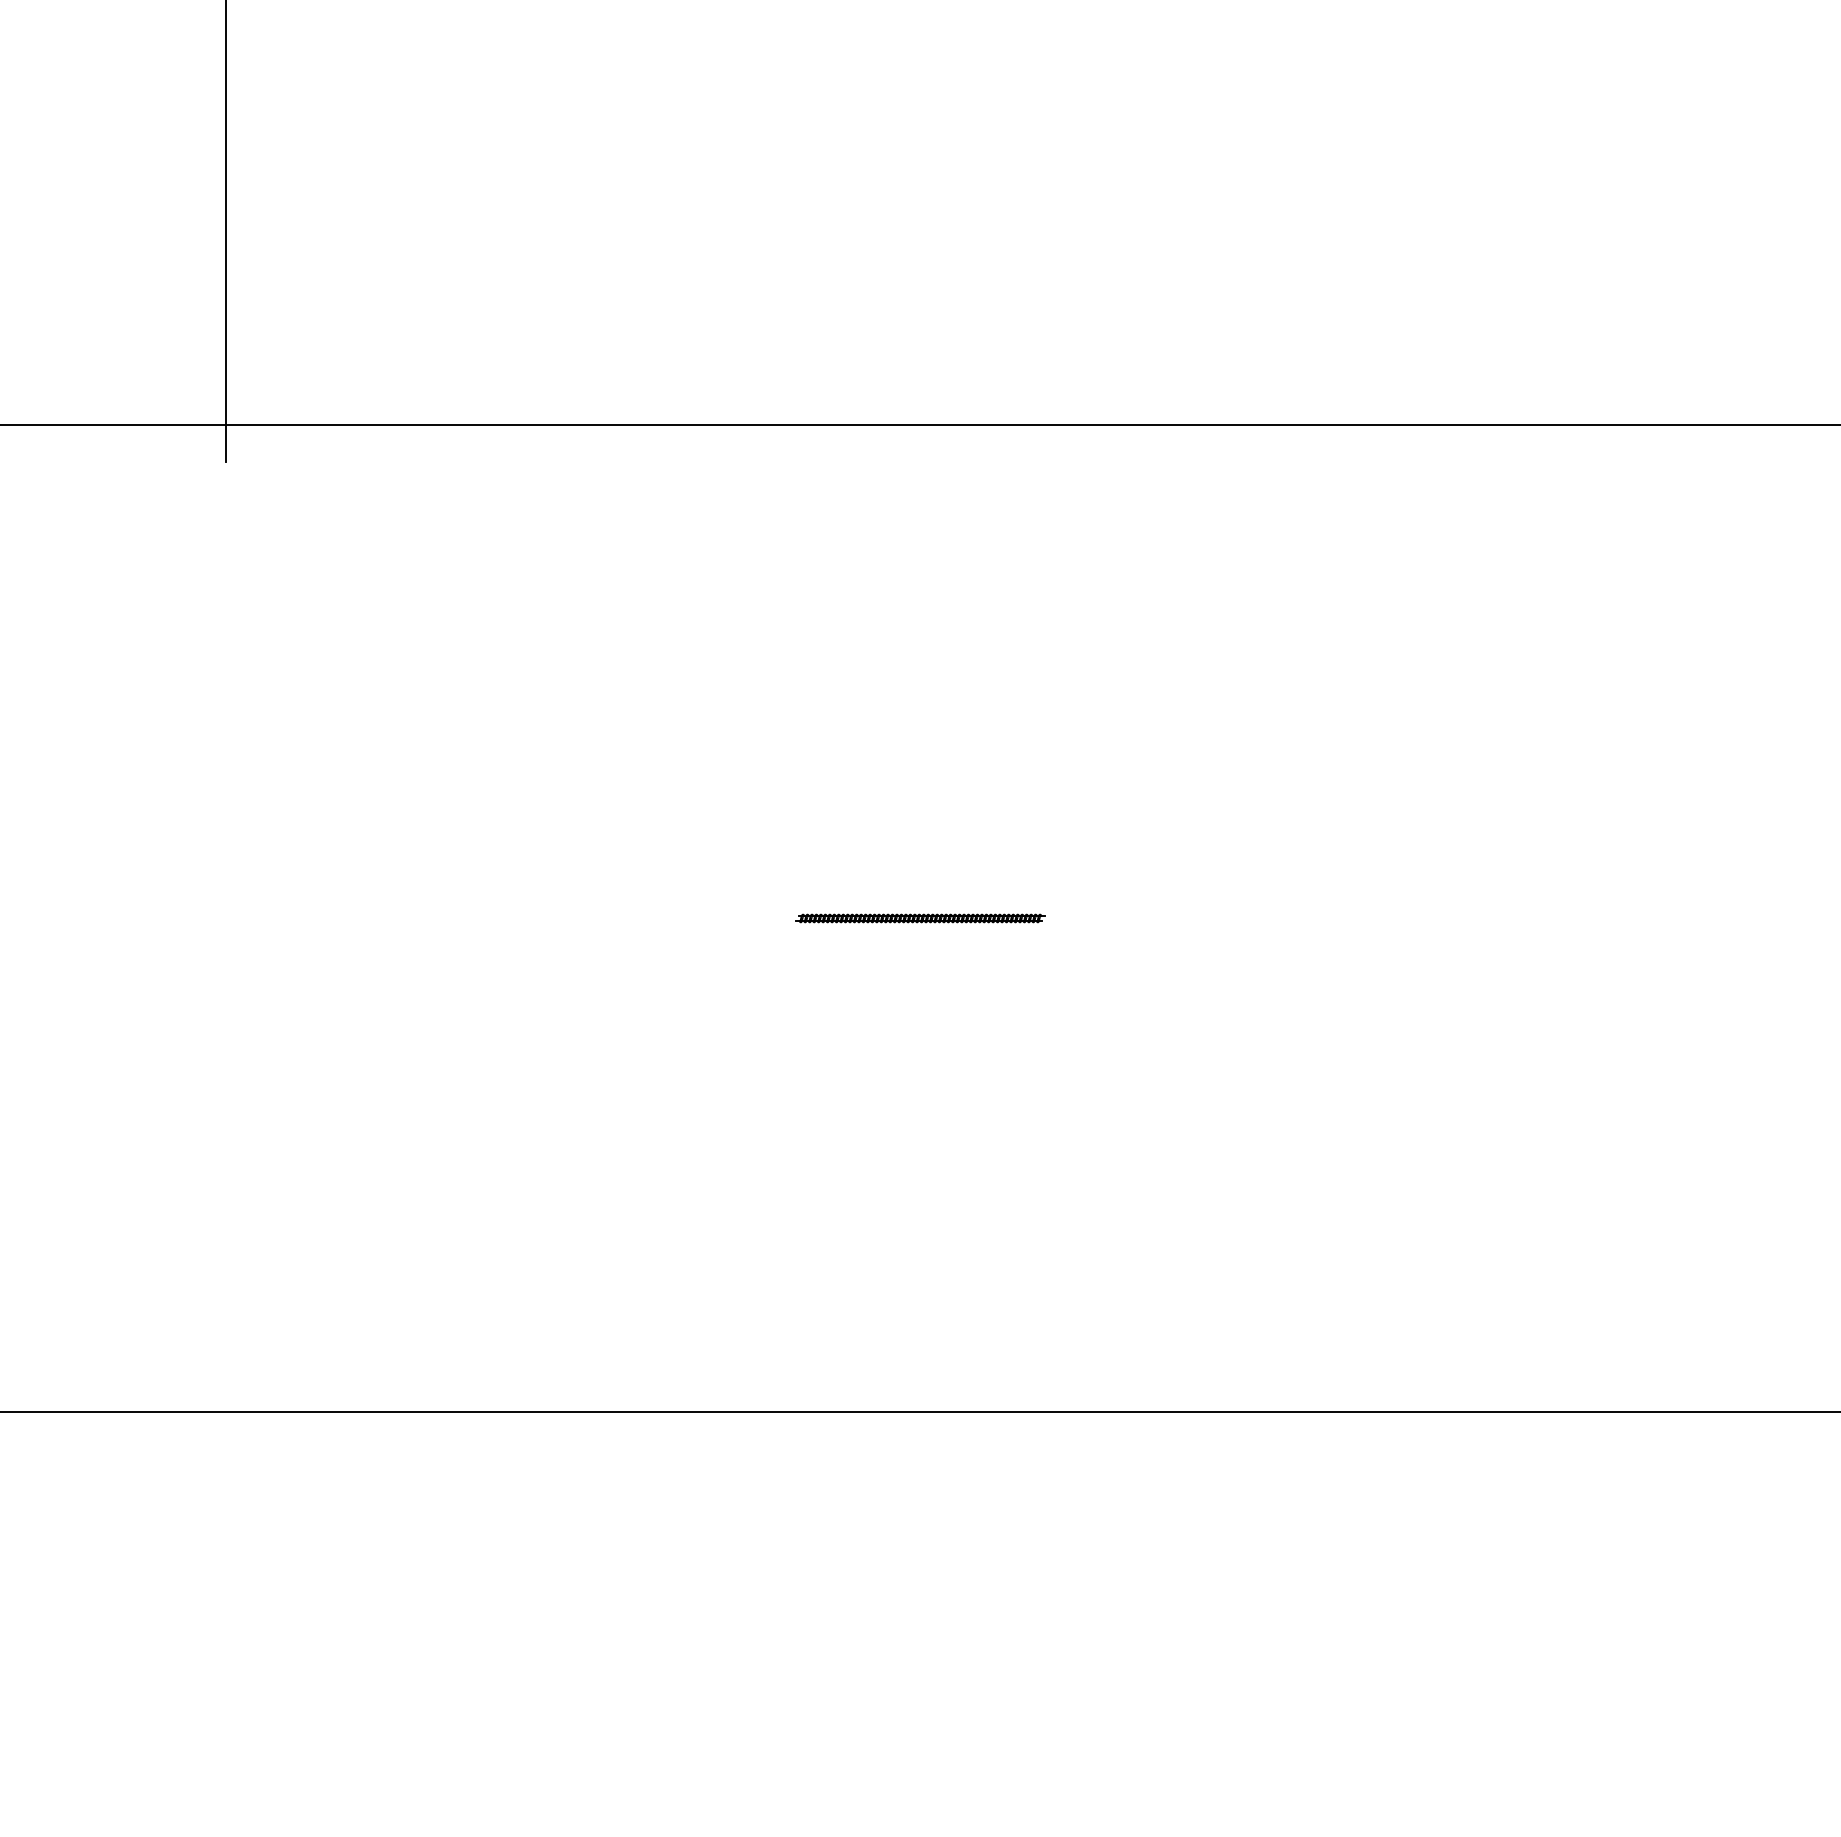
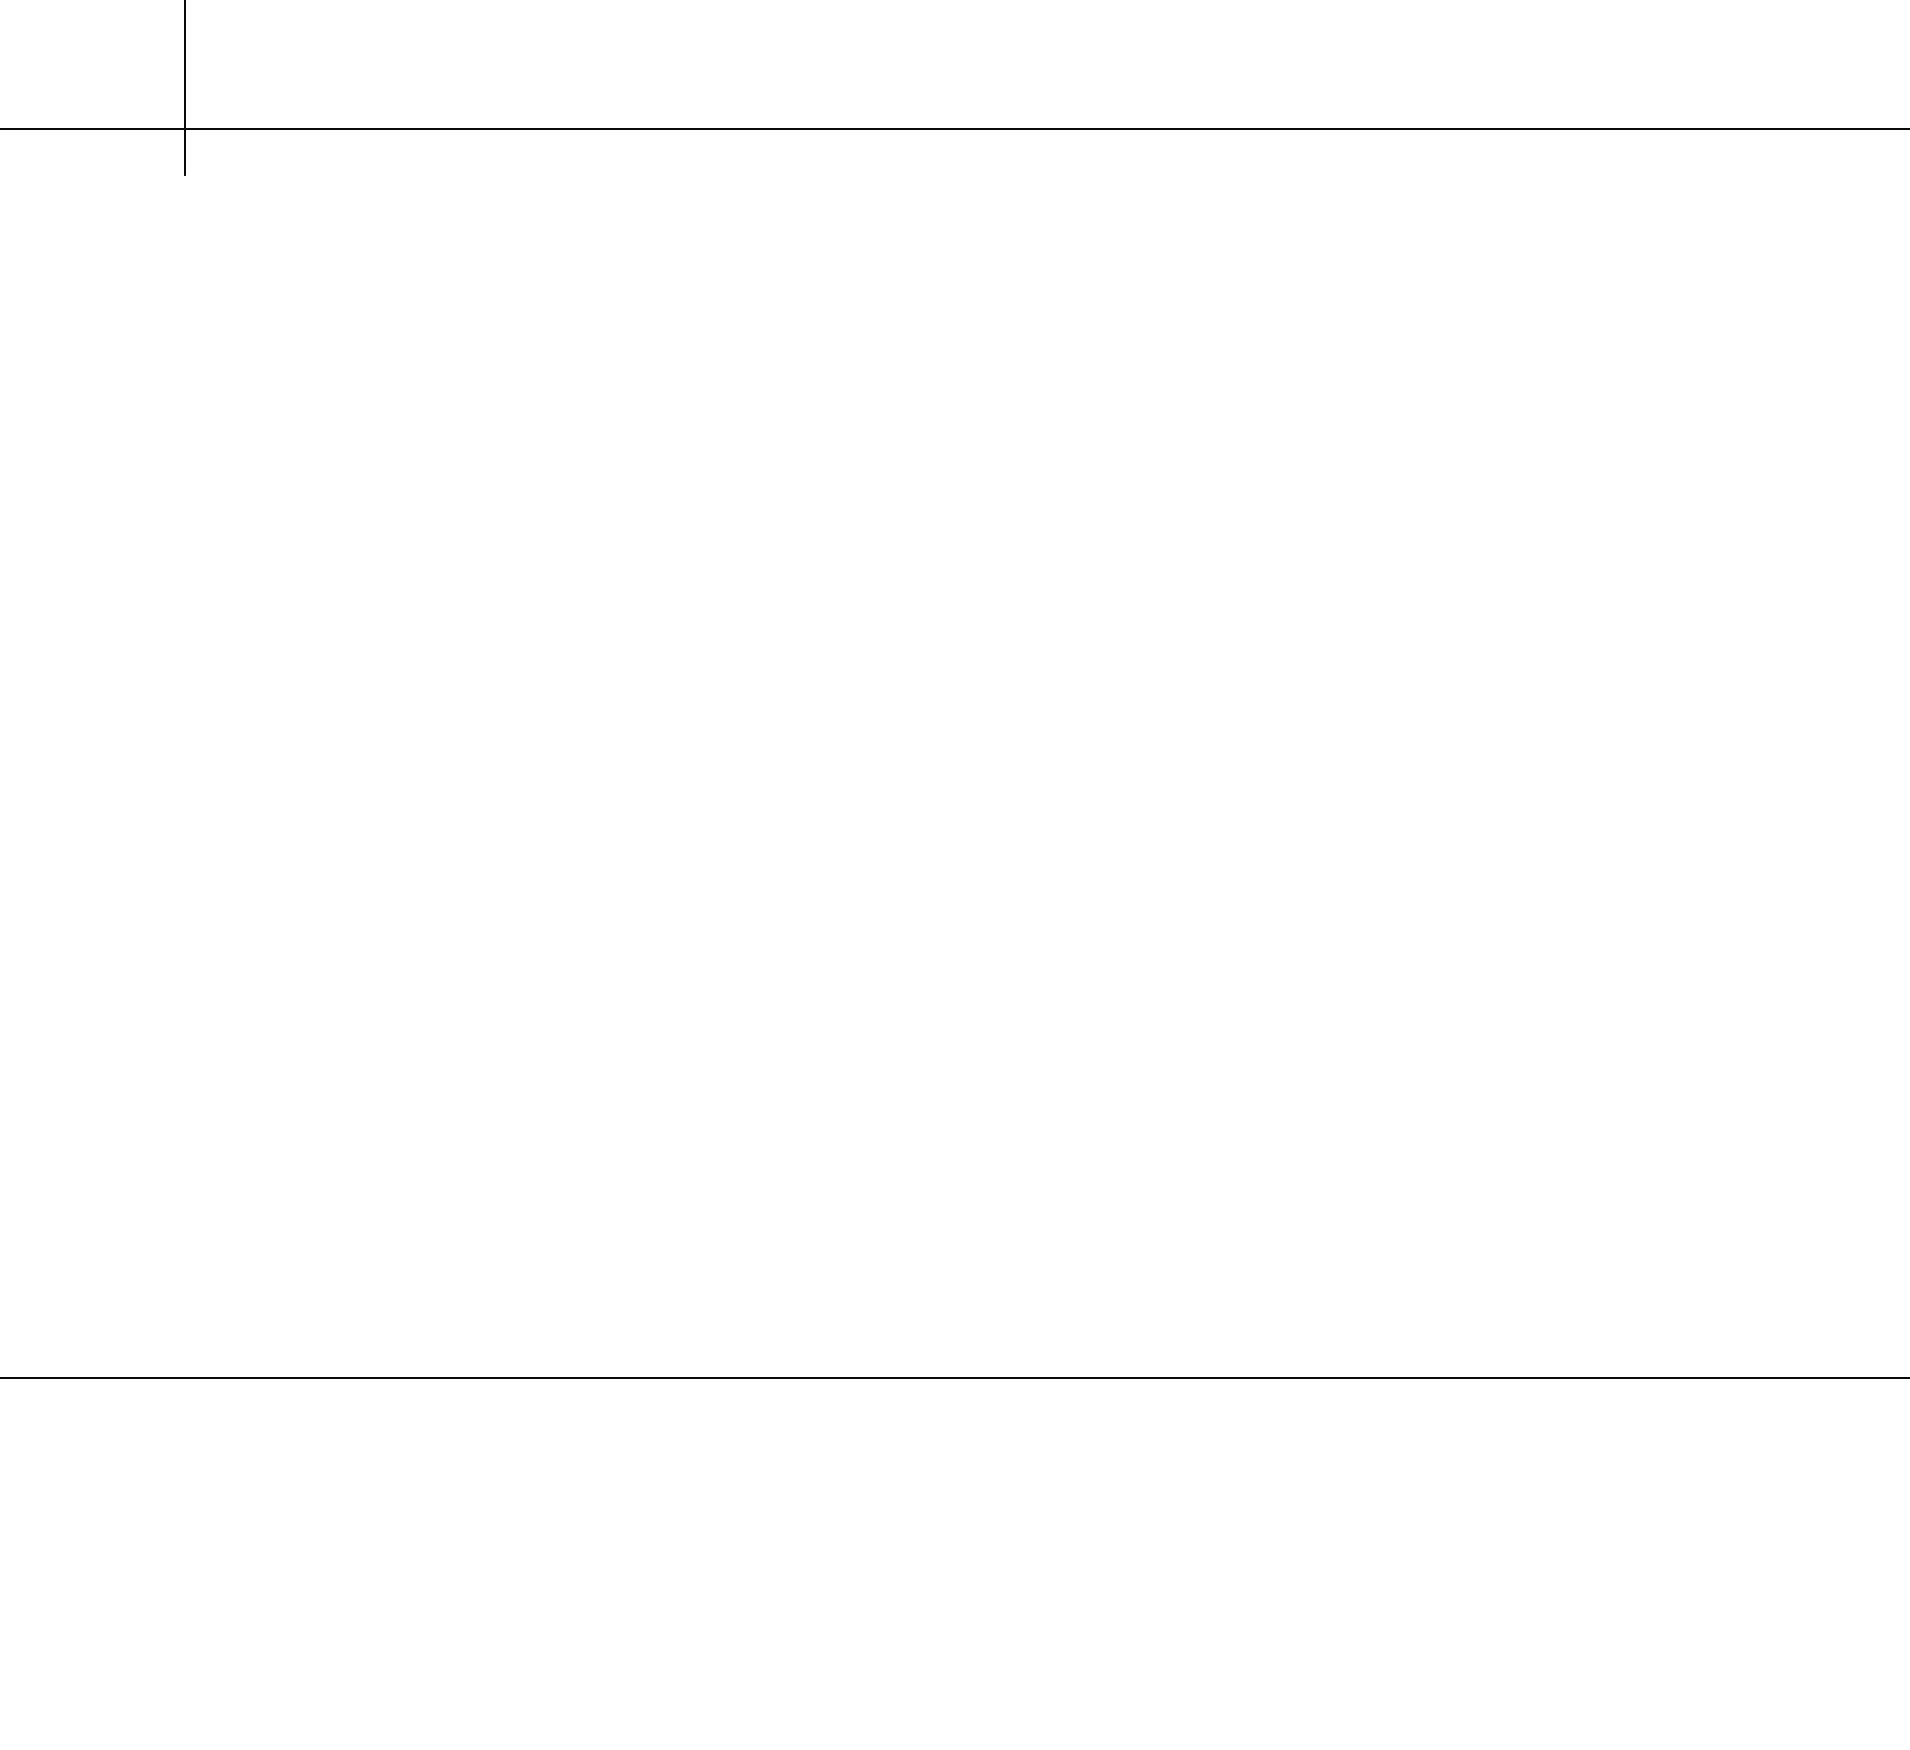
part: (920, 918) -> (1064, 753), removed

